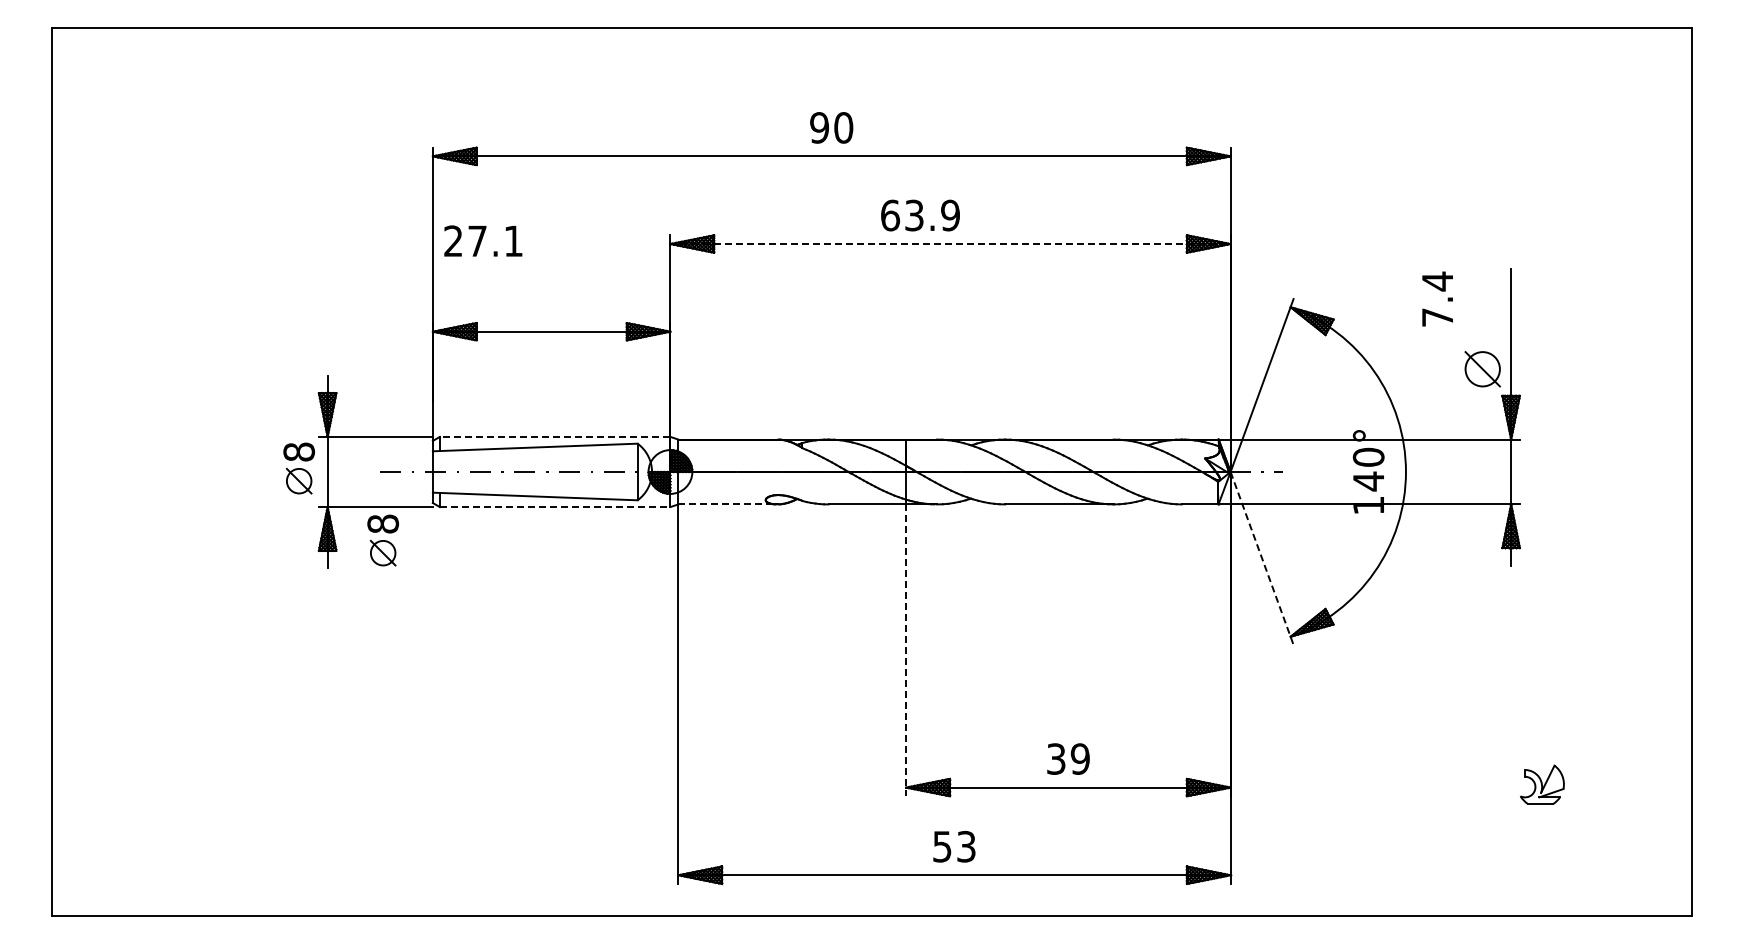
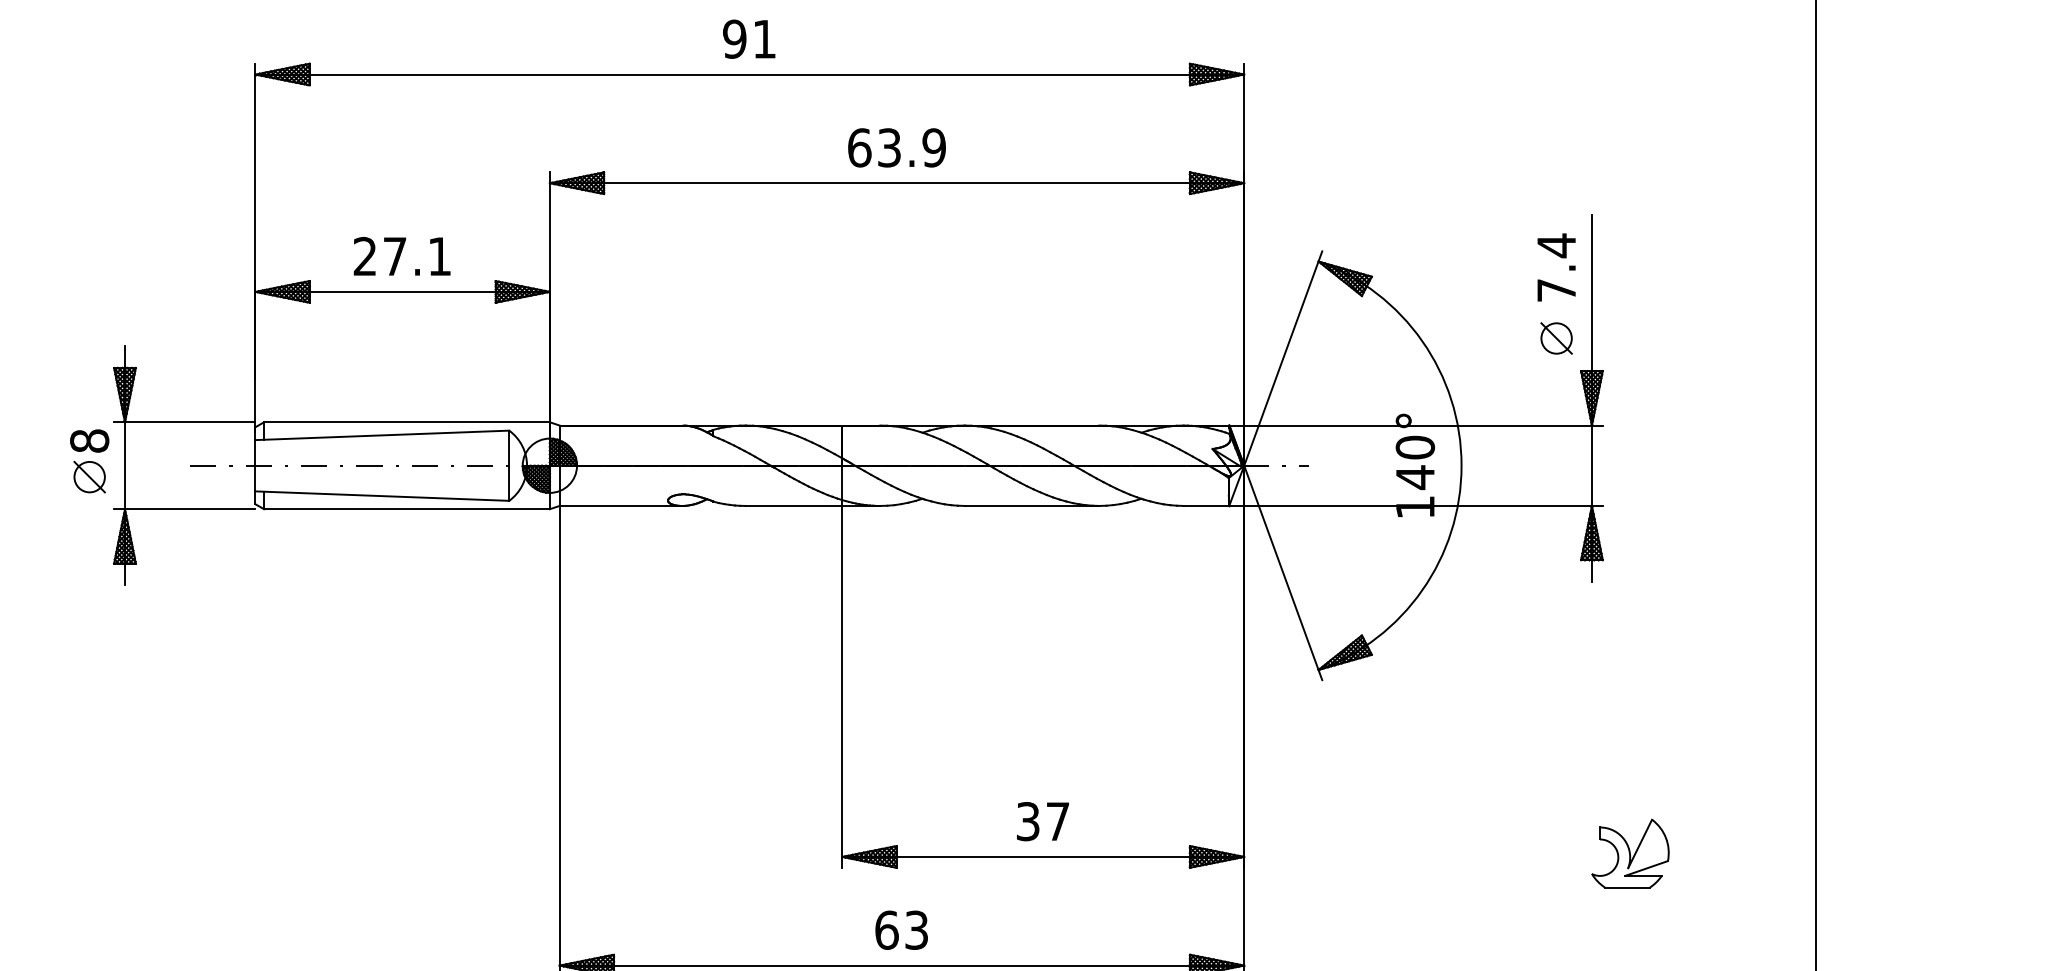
text: (843, 127) -> (764, 38), 90 -> 91
text: (920, 215) -> (896, 147), moved
text: (483, 240) -> (402, 255), moved
line: (951, 244) -> (898, 183), dashed -> solid
text: (1437, 298) -> (1556, 266), moved
part: (1482, 369) -> (1556, 338), size x0.71
line: (554, 436) -> (406, 421), dashed -> solid
line: (728, 504) -> (621, 506), dashed -> solid
line: (555, 507) -> (407, 509), dashed -> solid
part: (382, 540) -> (192, 550), removed
line: (1262, 558) -> (1283, 572), dashed -> solid
line: (906, 650) -> (842, 687), dashed -> solid
text: (1079, 758) -> (1056, 820), 39 -> 37
part: (1542, 784) -> (1630, 853), size x1.43
text: (942, 846) -> (887, 929), 53 -> 63

